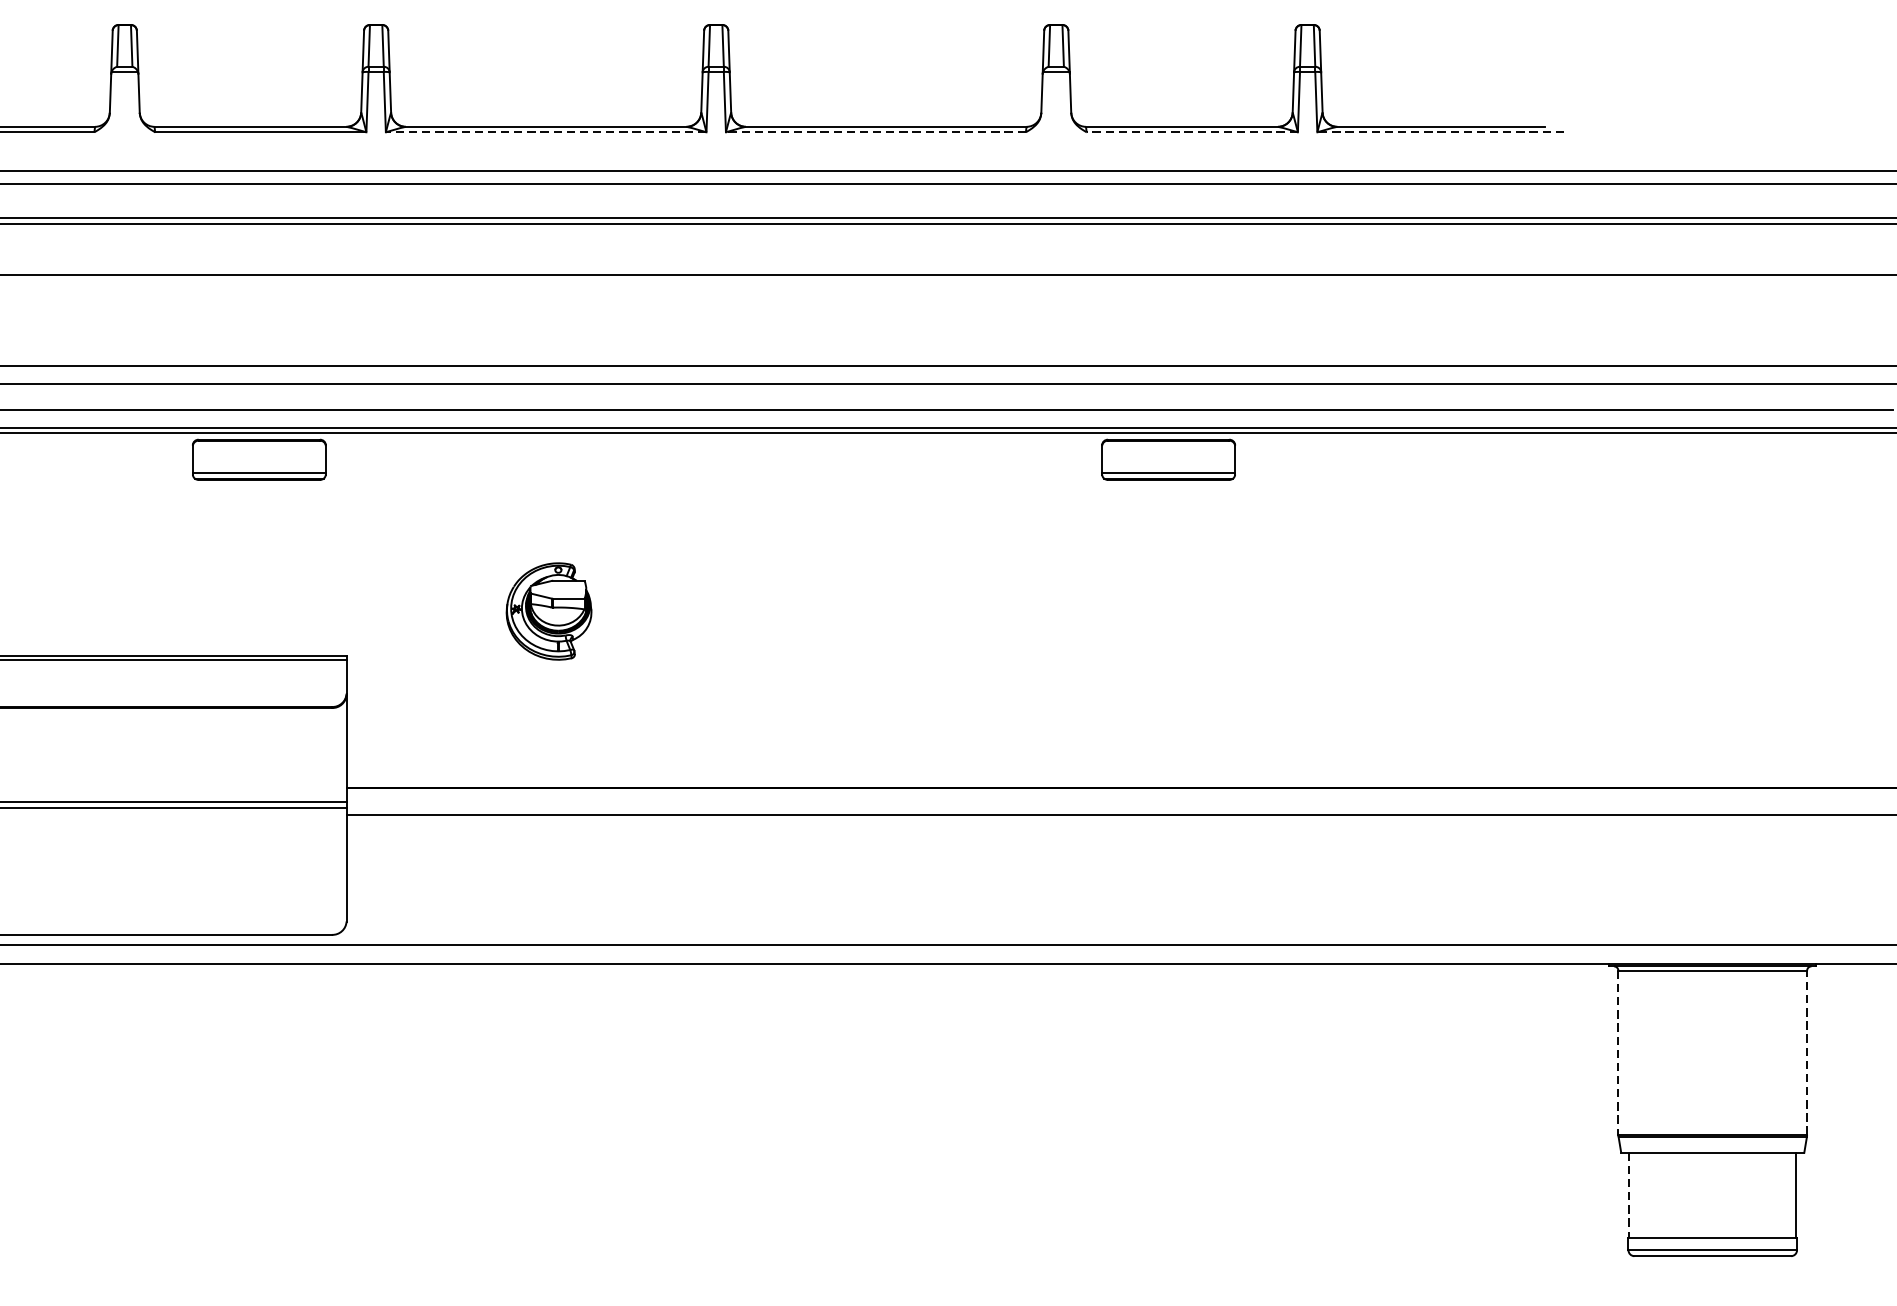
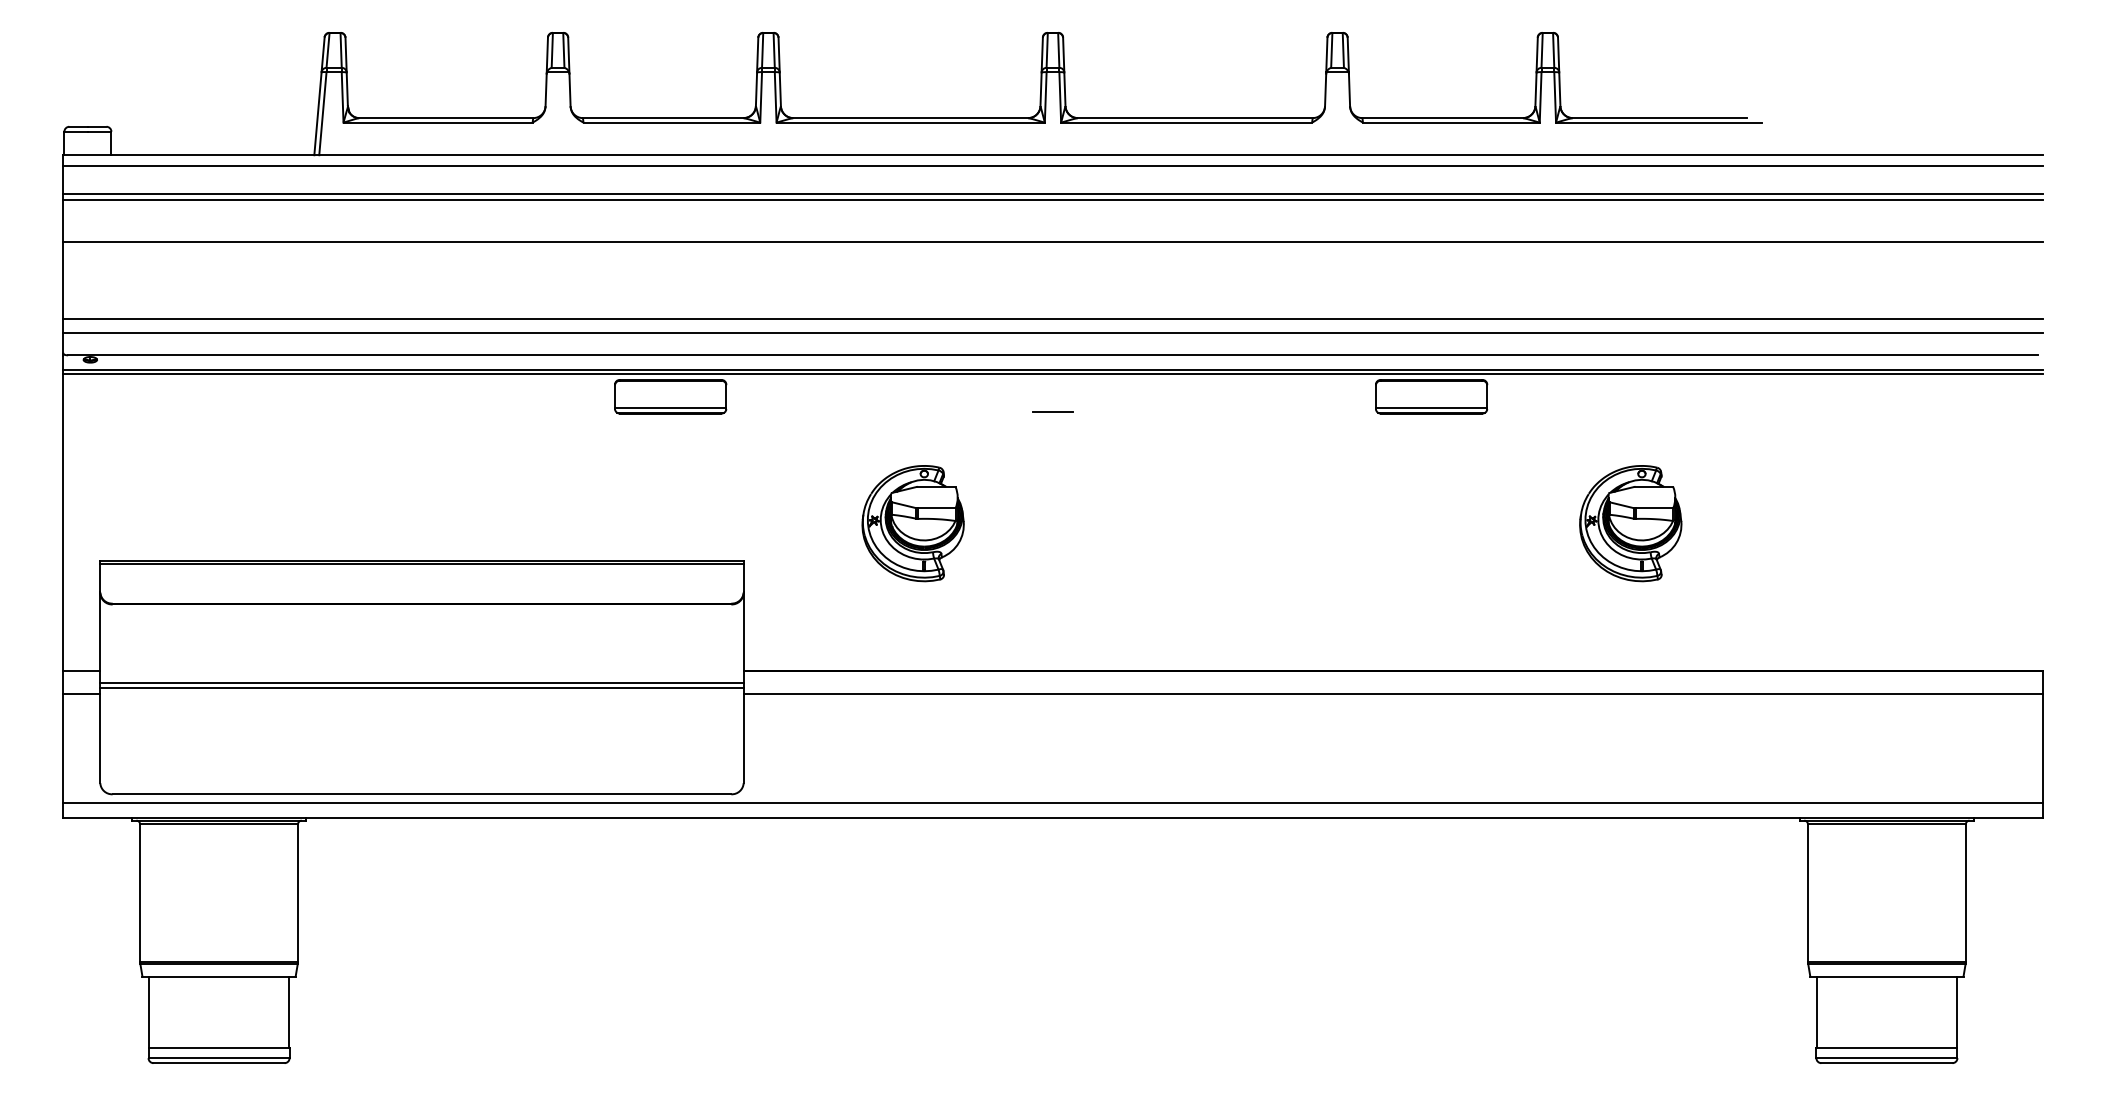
line: (545, 132) -> (910, 122), dashed -> solid
line: (875, 132) -> (1186, 122), dashed -> solid
line: (1191, 132) -> (1450, 122), dashed -> solid
line: (1439, 132) -> (1658, 122), dashed -> solid
line: (715, 477) -> (1052, 411), added
part: (548, 611) -> (912, 523), size x1.43
part: (1406, 611) -> (1630, 523), added
line: (1617, 1053) -> (1807, 893), dashed -> solid
line: (1806, 1053) -> (1965, 893), dashed -> solid
line: (1628, 1195) -> (1816, 1012), dashed -> solid

